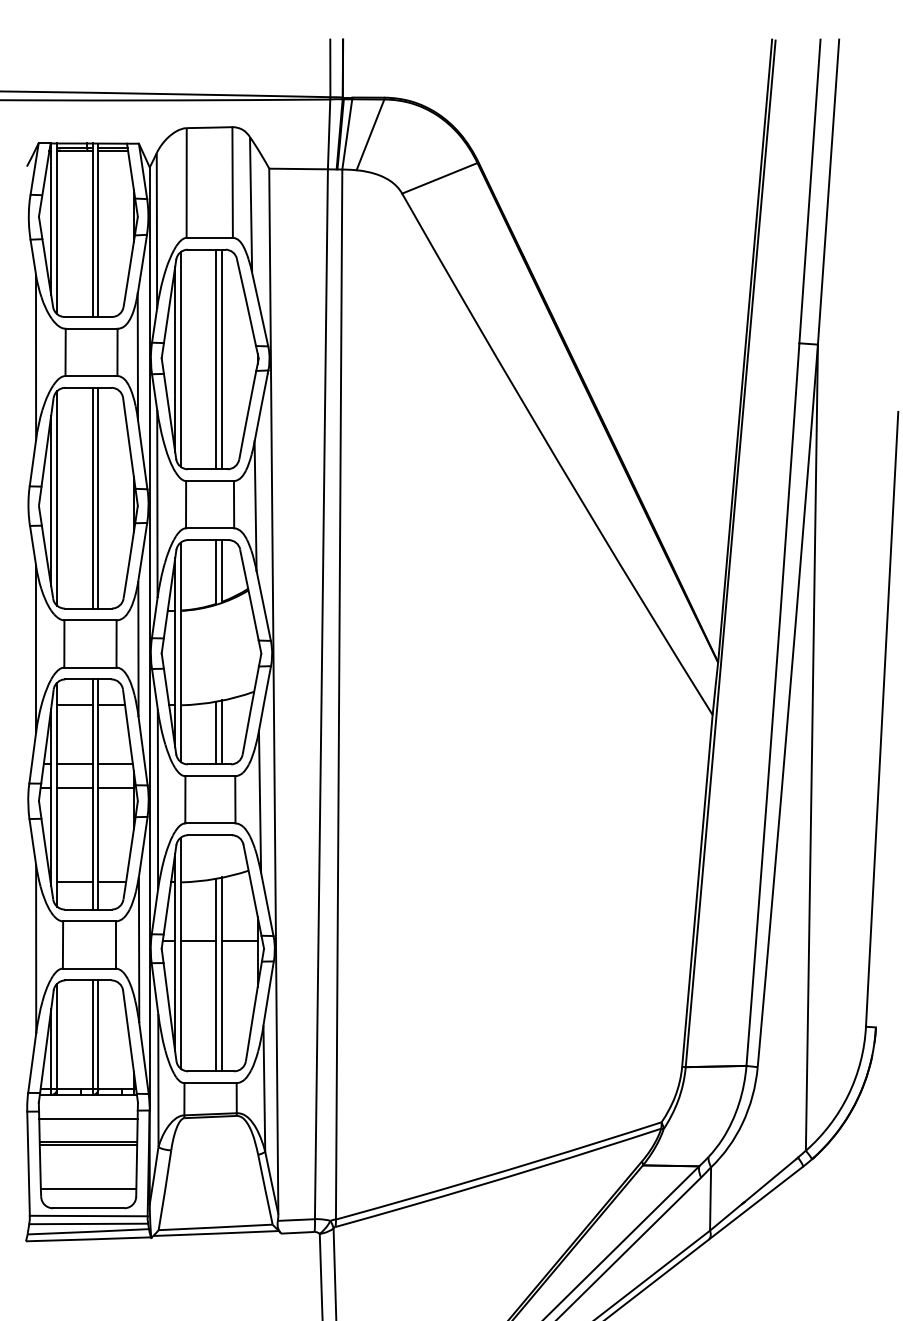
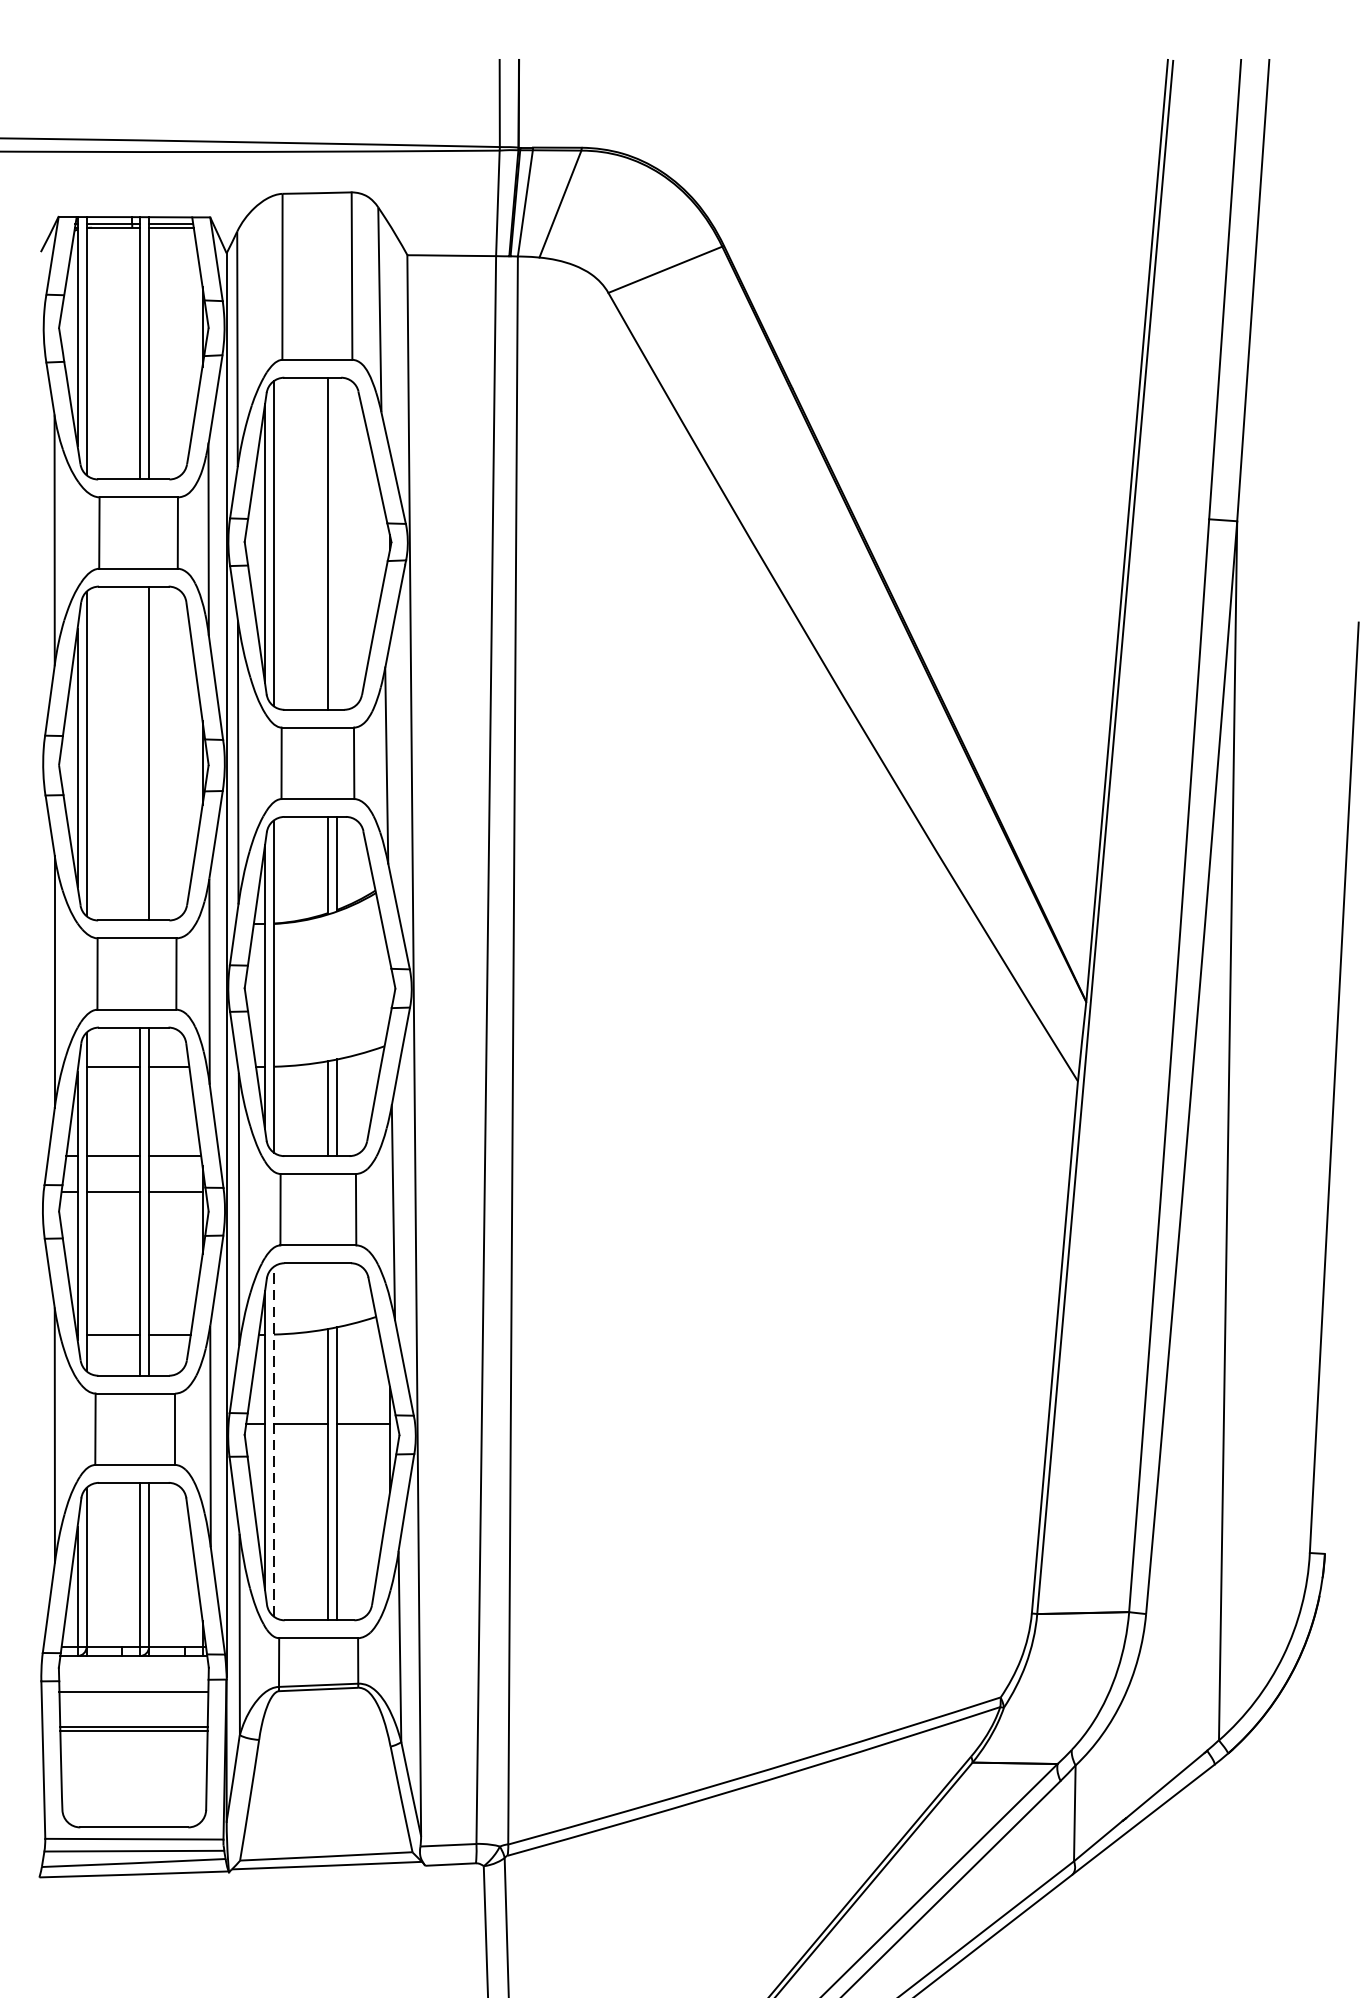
line: (222, 359) -> (336, 543), removed
line: (92, 497) -> (140, 752), removed
line: (181, 953) -> (274, 1442), solid -> dashed
line: (88, 1189) -> (133, 1799), removed

